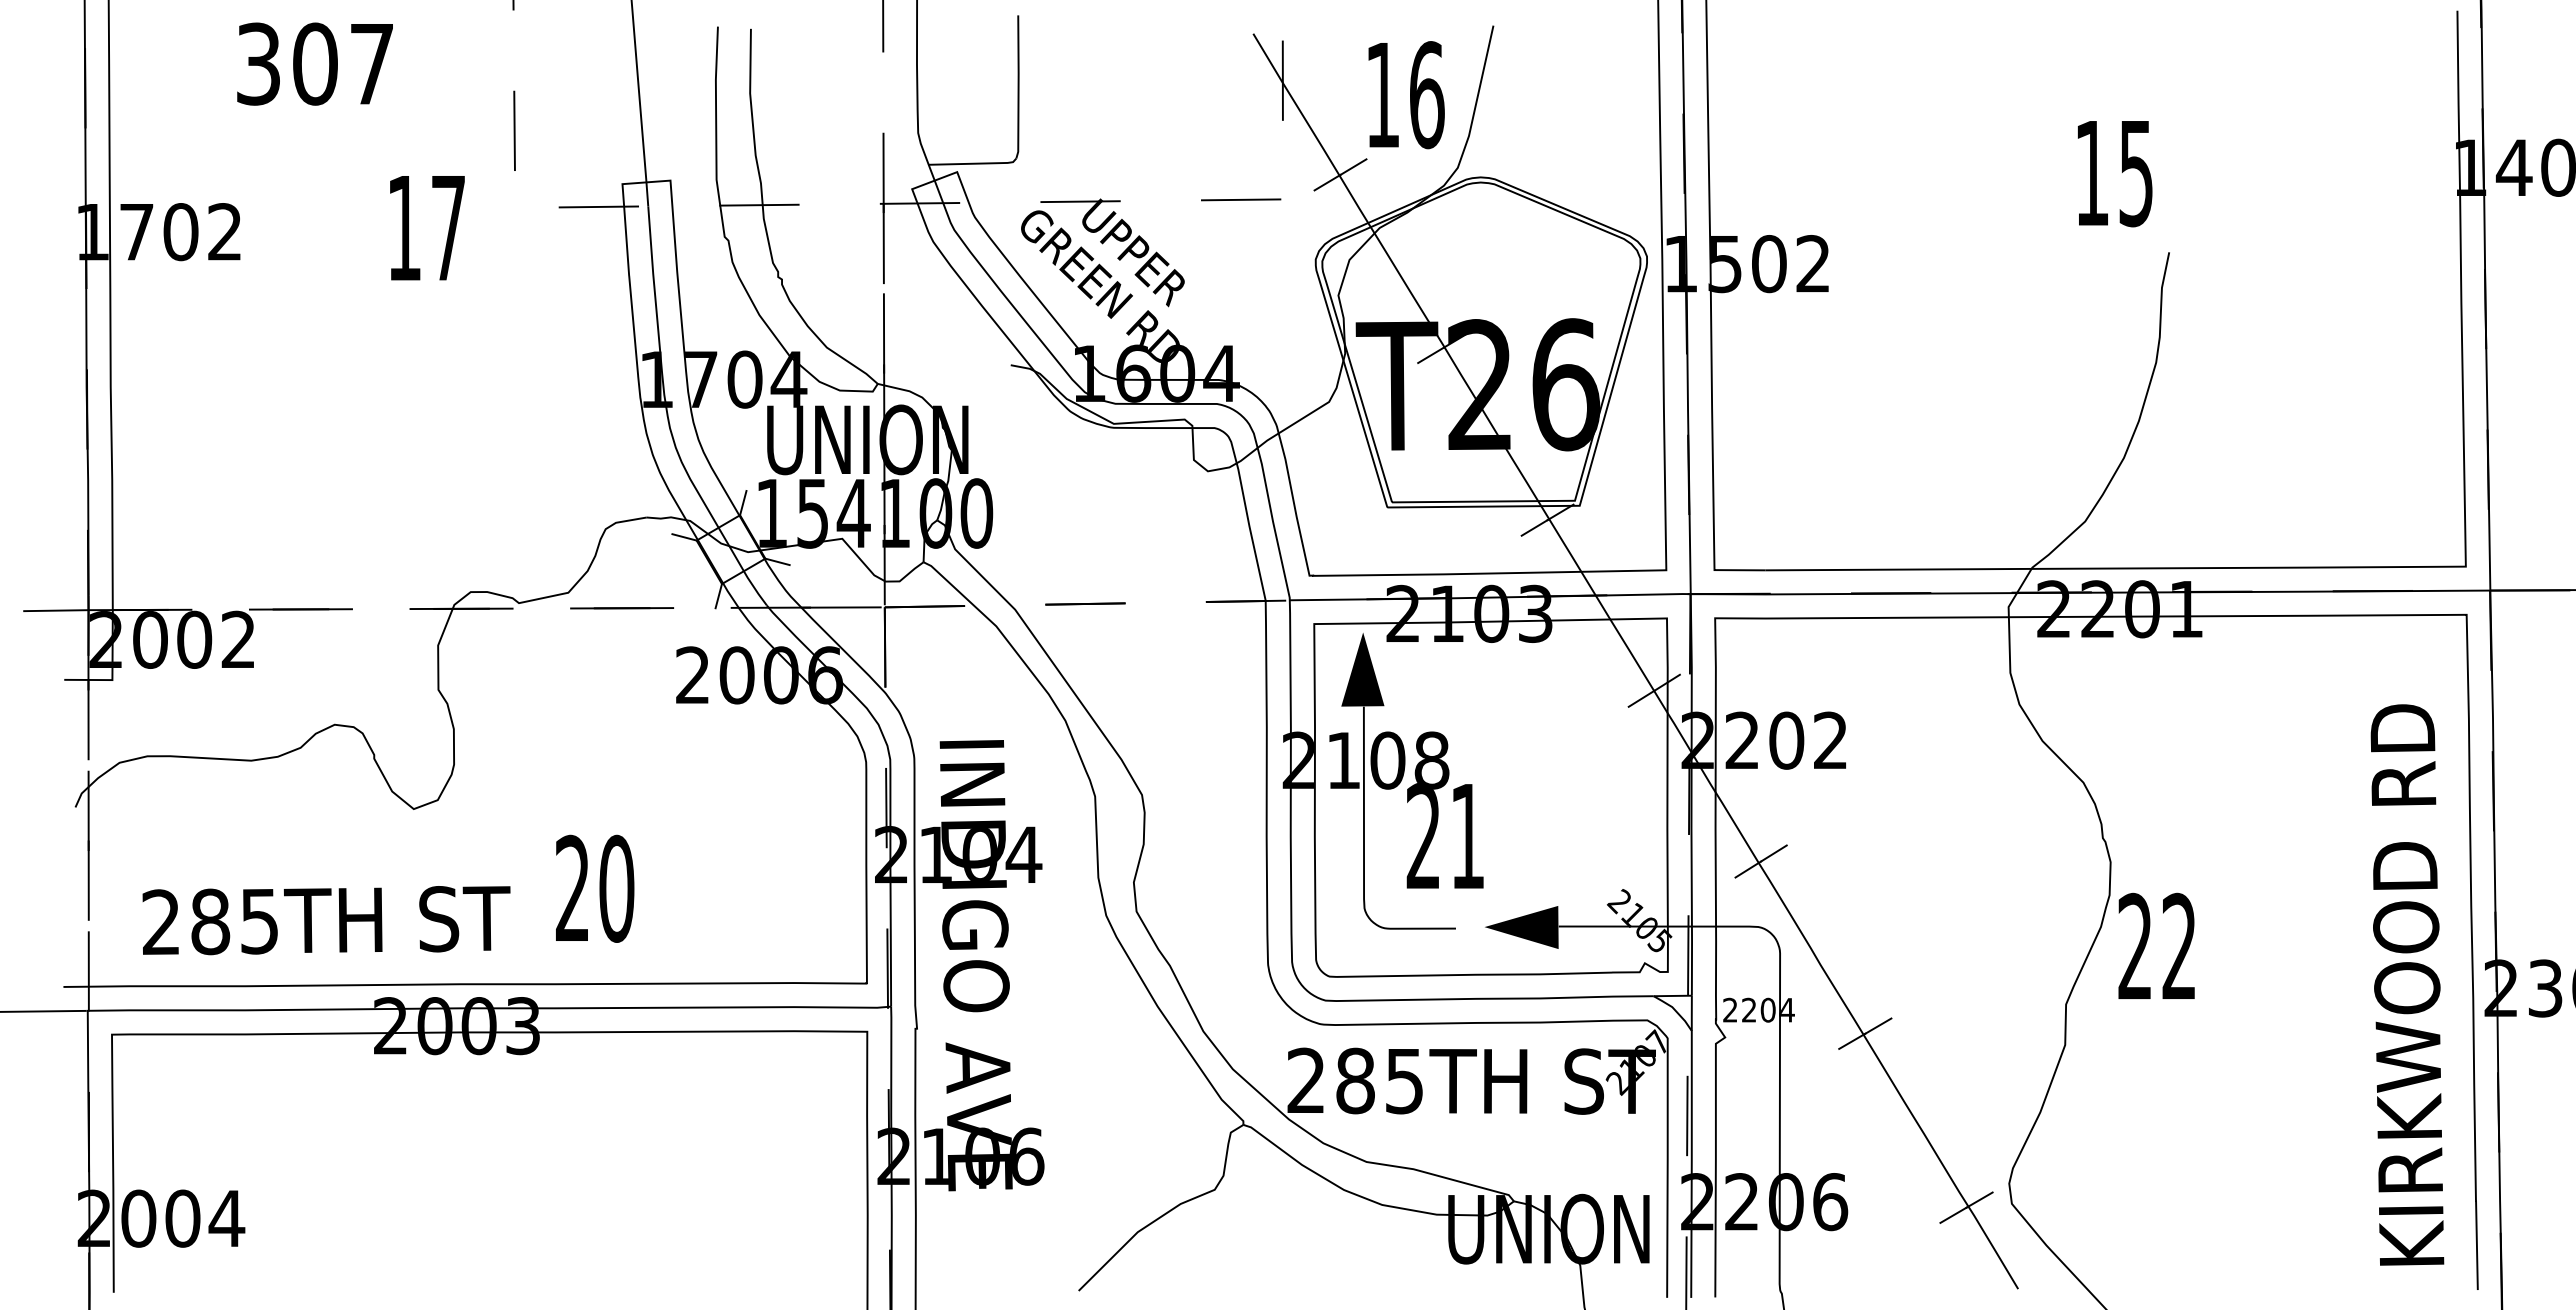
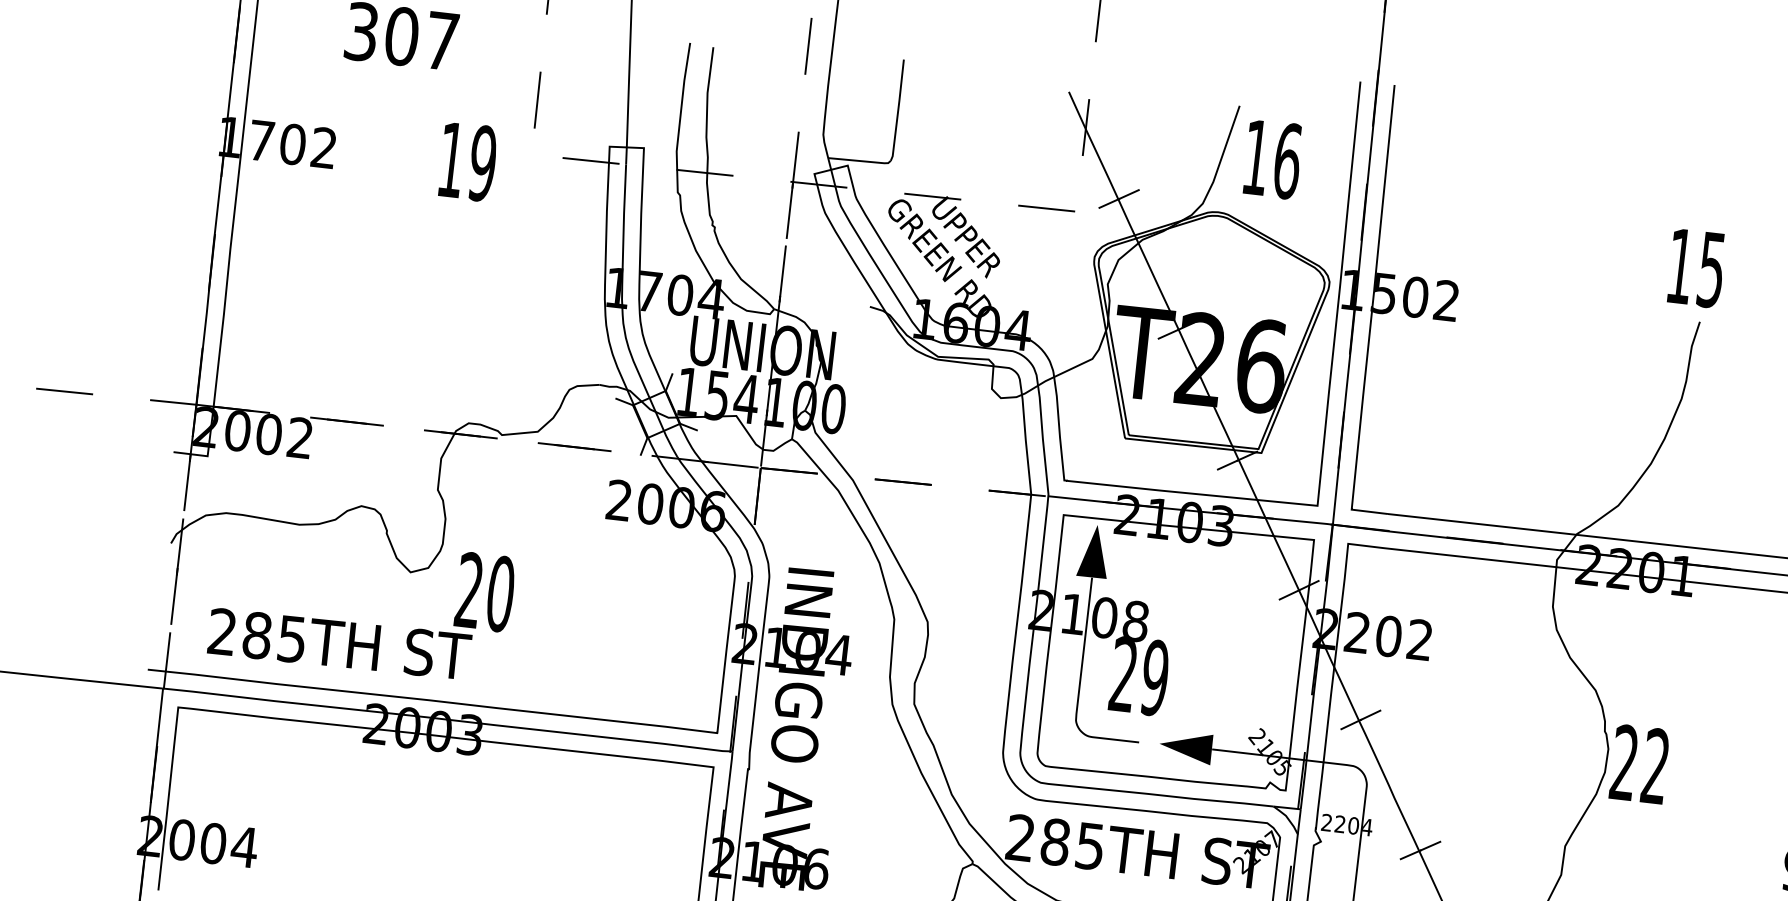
text: (1406, 95) -> (1273, 159), moved
text: (2115, 174) -> (1696, 269), moved
text: (448, 228) -> (482, 163), 17 -> 19
text: (1467, 836) -> (1154, 678), 21 -> 29
text: (595, 888) -> (485, 592), moved
text: (2156, 945) -> (1639, 763), moved

